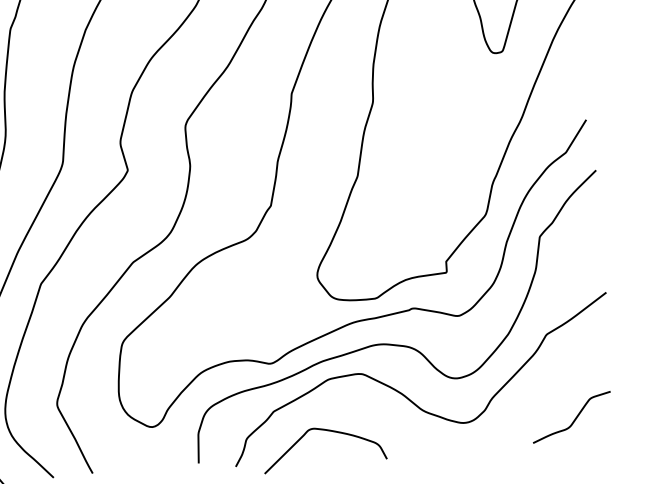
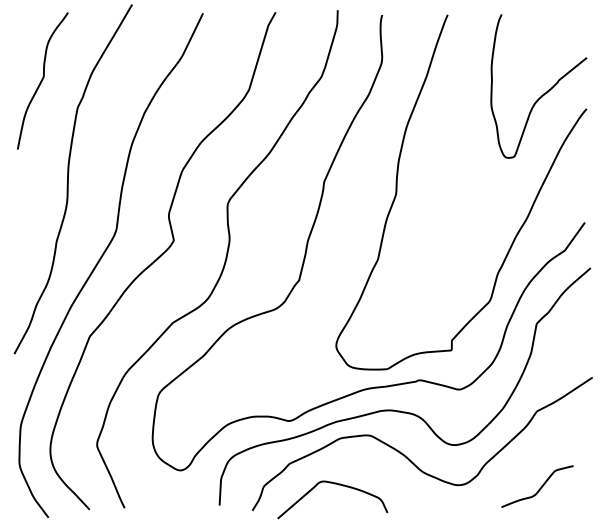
curve: (574, 419) -> (539, 488), moved

